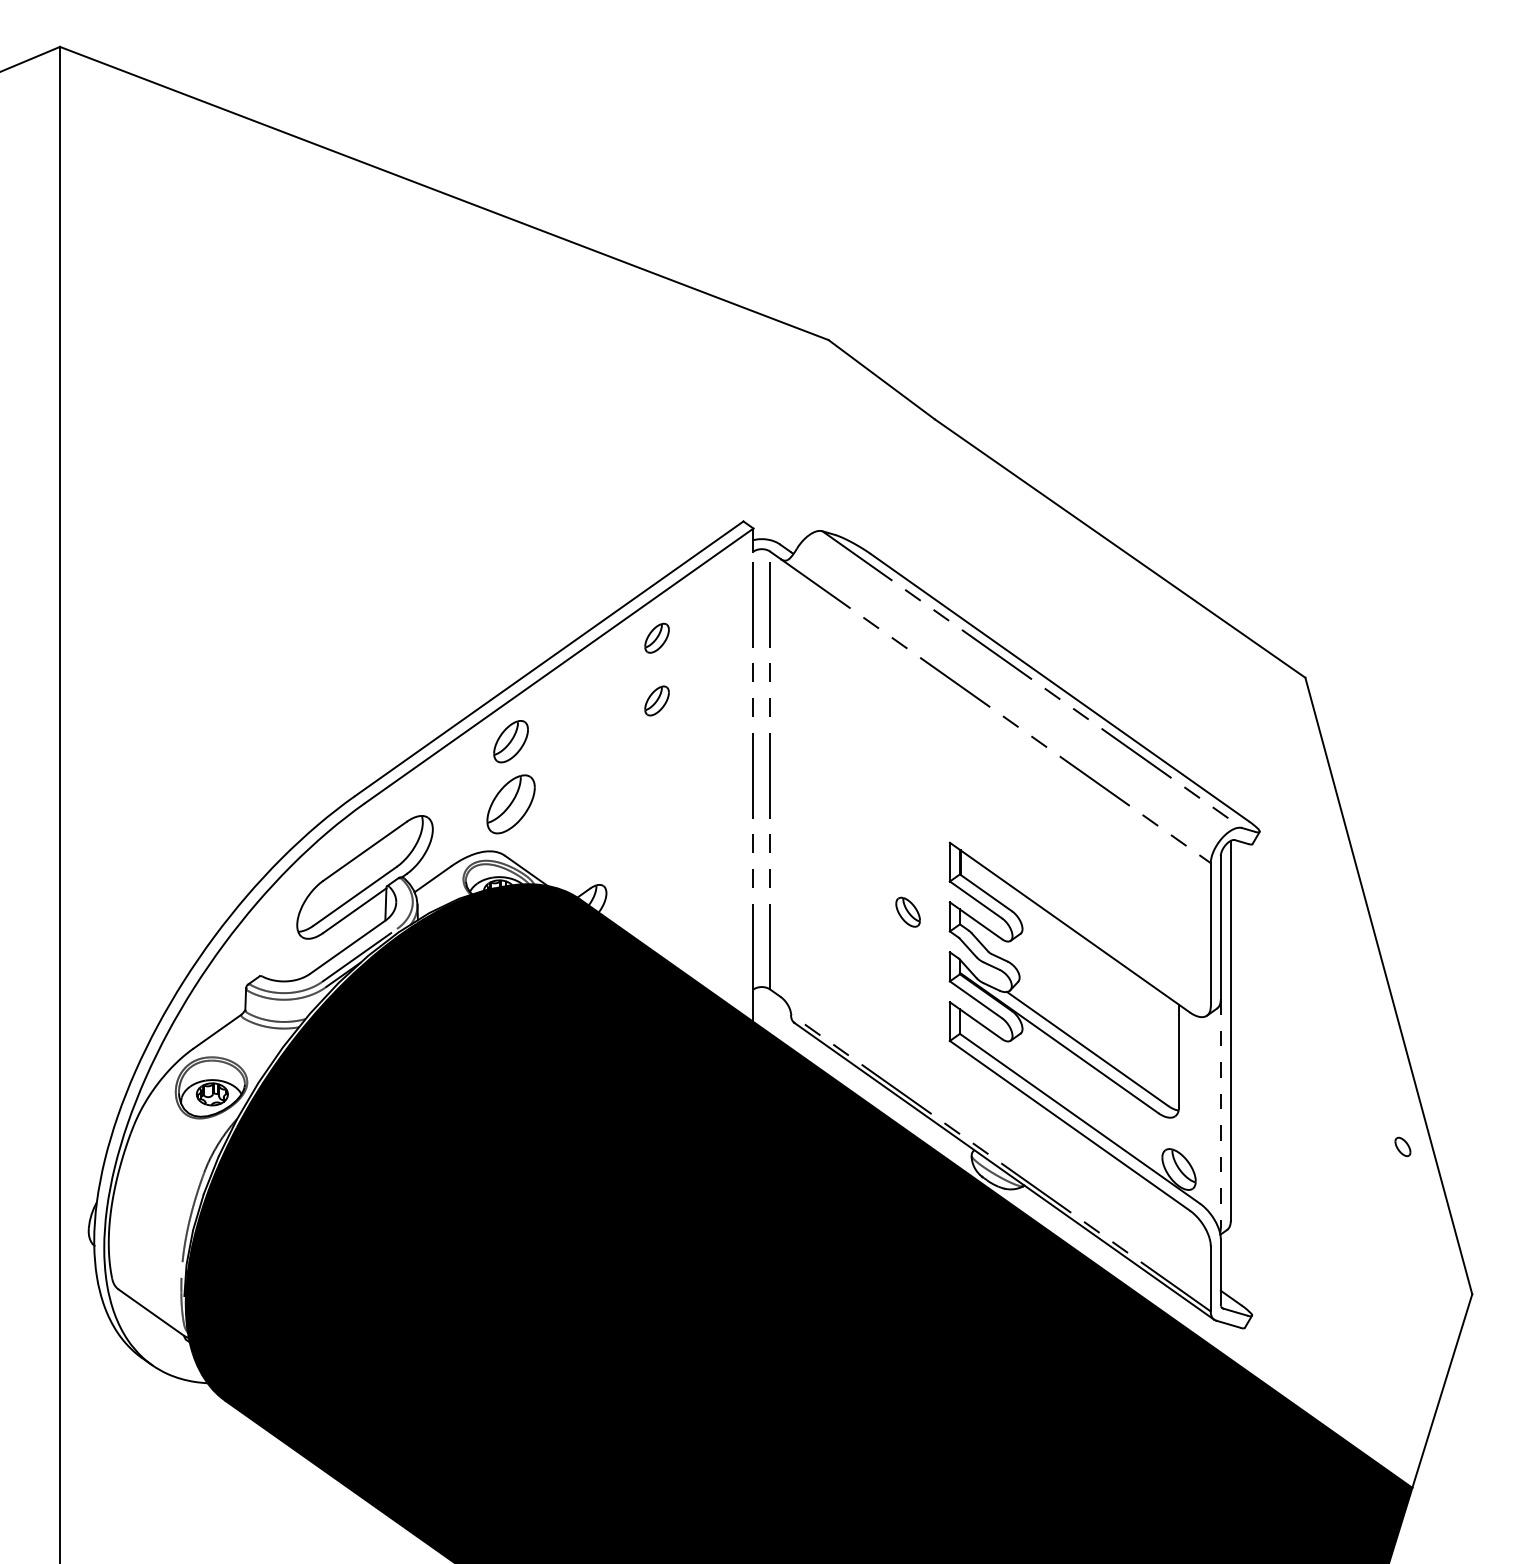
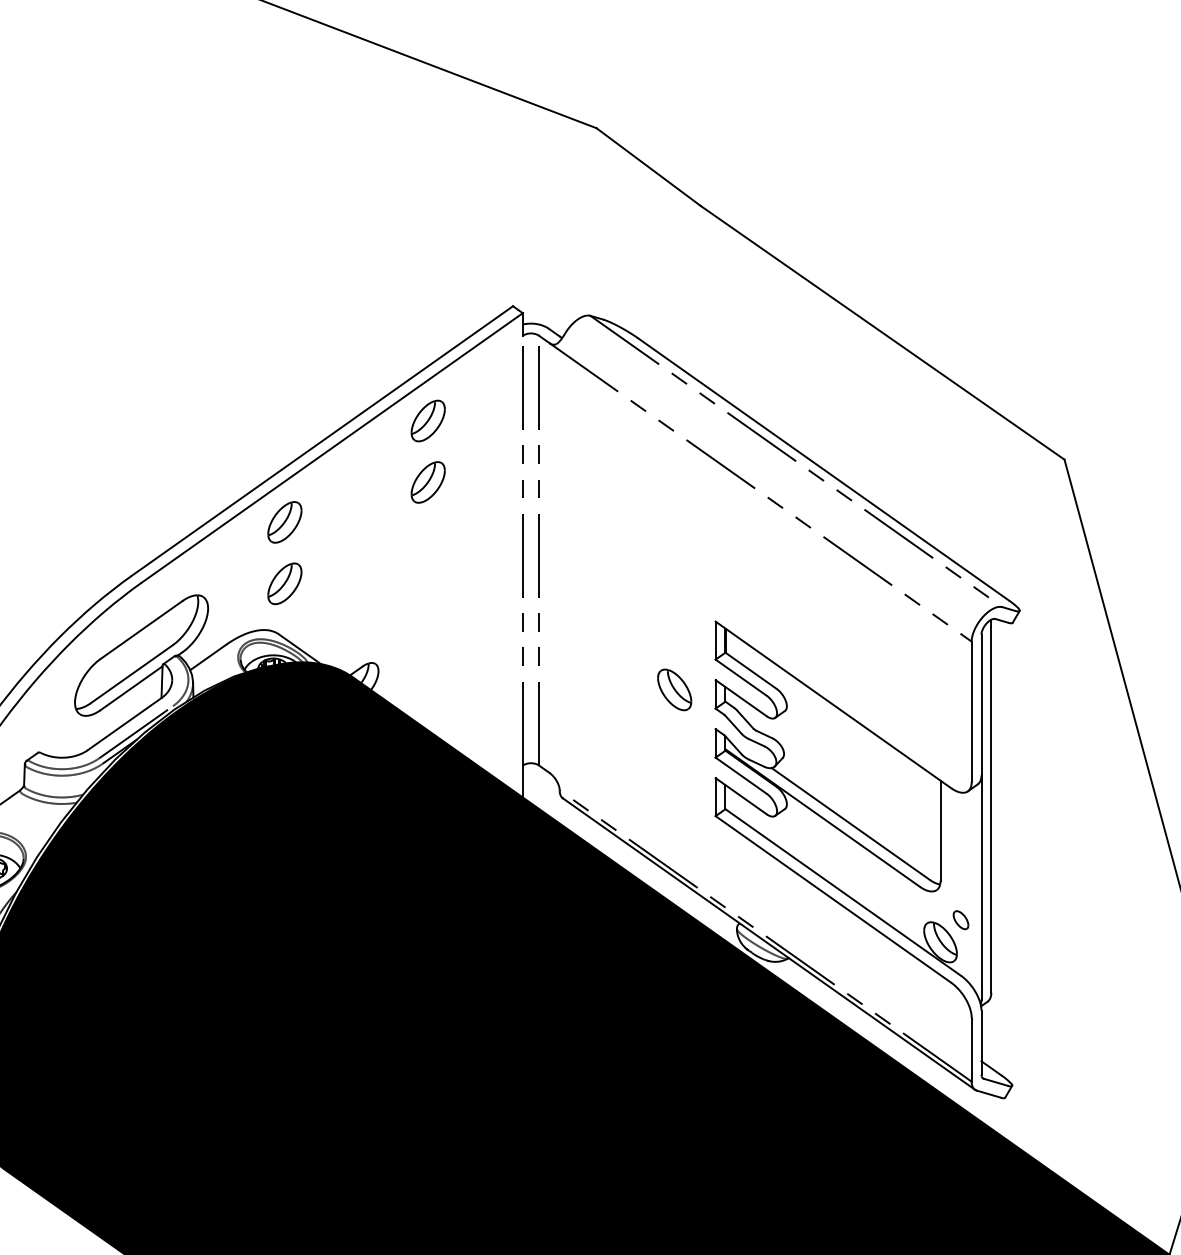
part: (656, 637) -> (427, 420), size x1.43
part: (656, 700) -> (427, 481), size x1.43
part: (510, 803) -> (284, 583), size x0.71
part: (907, 911) -> (673, 689), size x1.43
line: (1220, 1114) -> (981, 888), dashed -> solid
part: (1402, 1146) -> (960, 919), moved

